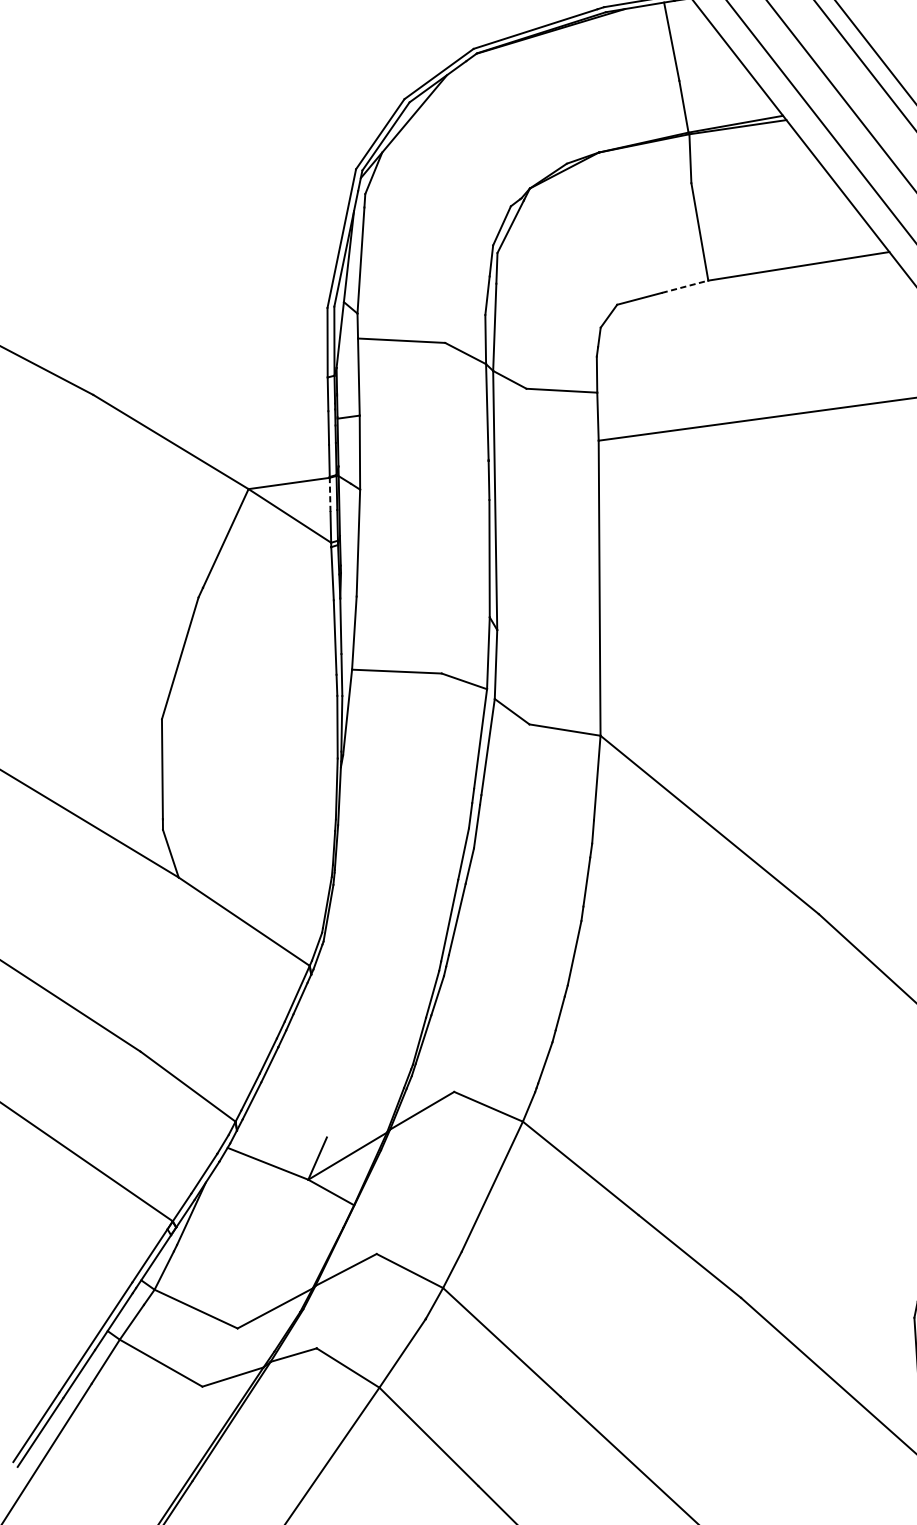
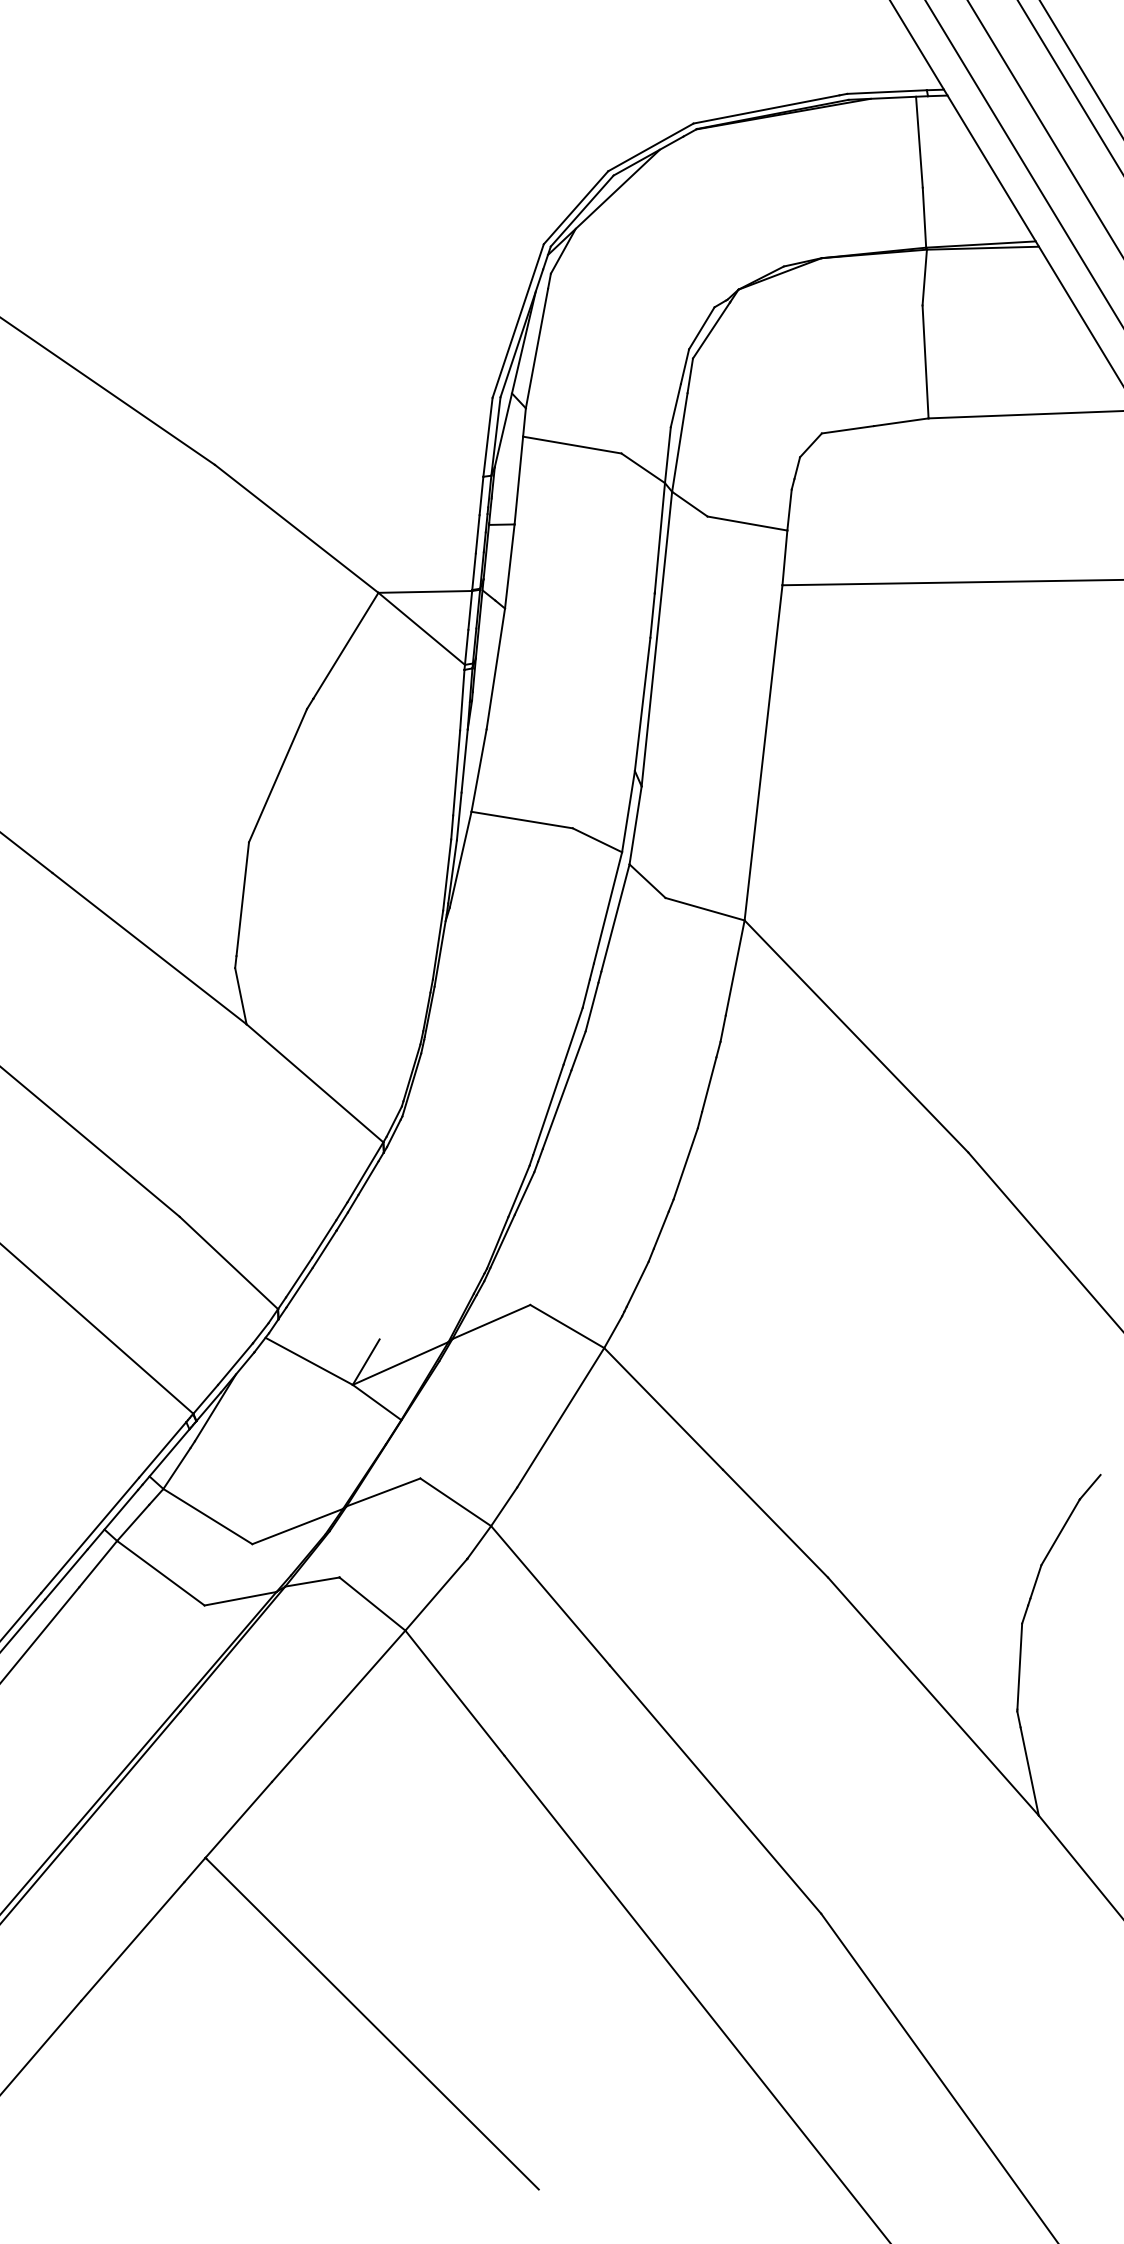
line: (685, 287) -> (901, 422), dashed -> solid
line: (330, 494) -> (470, 610), dashed -> solid

